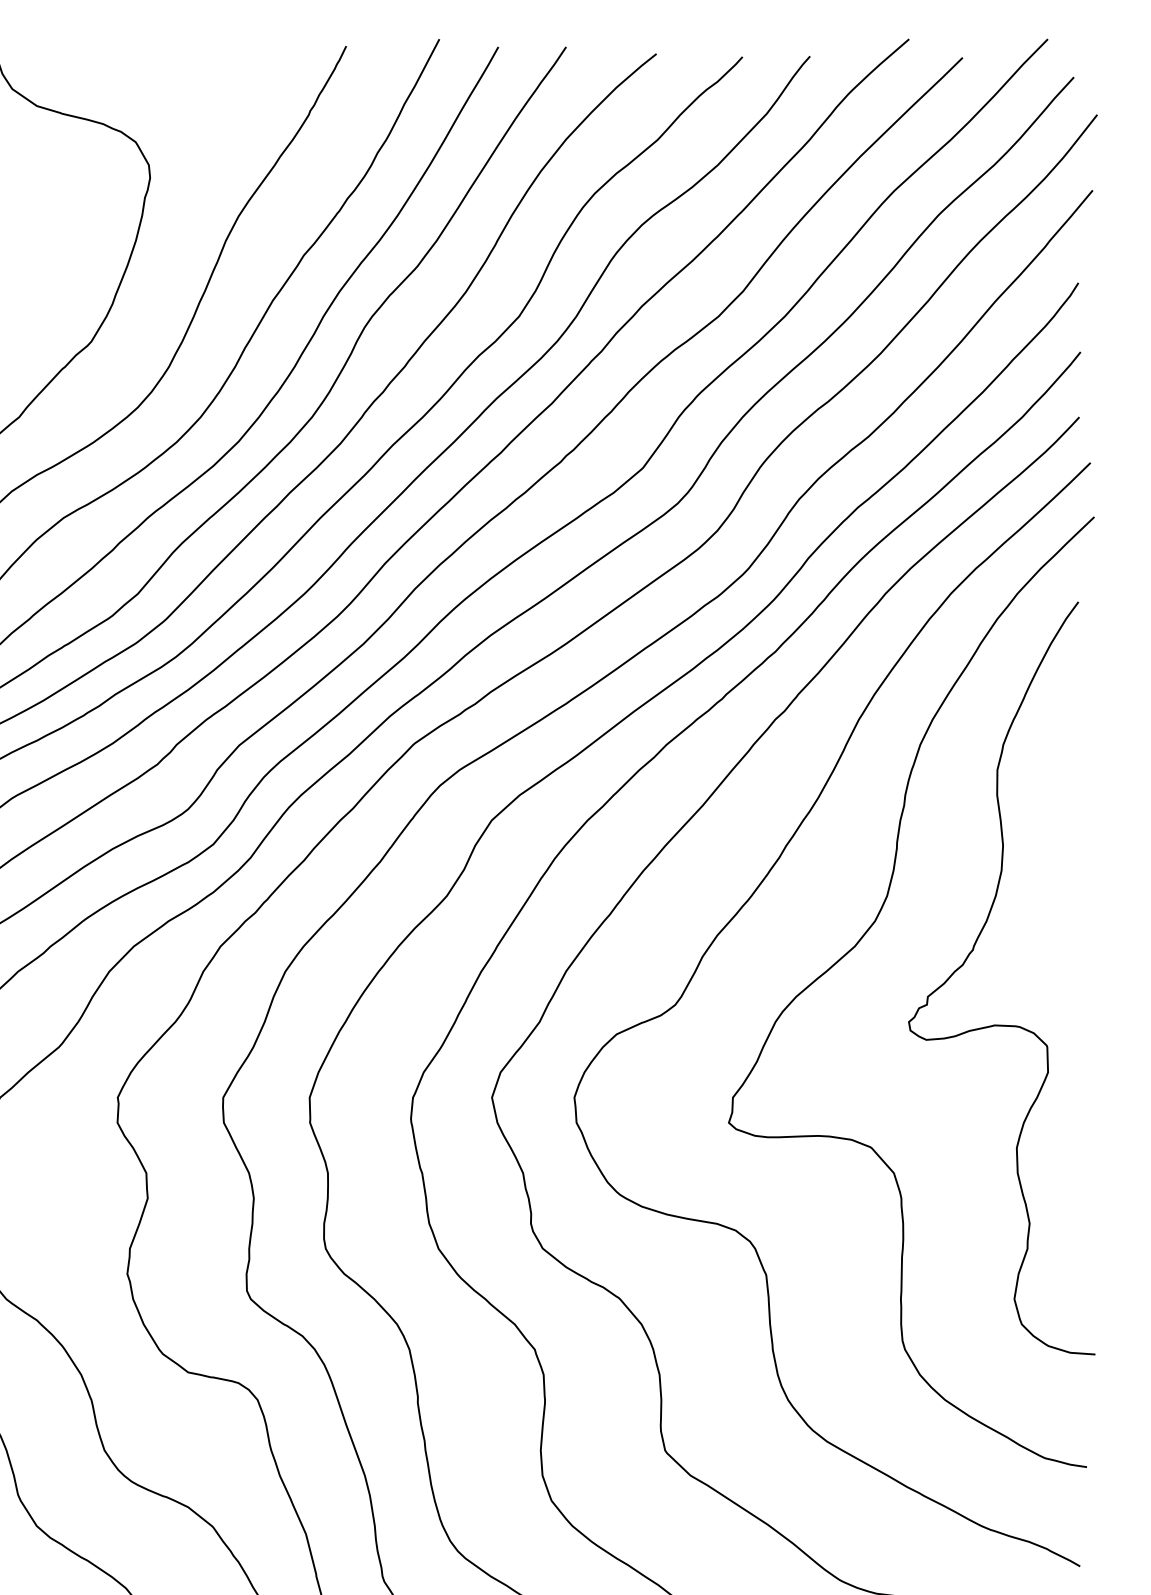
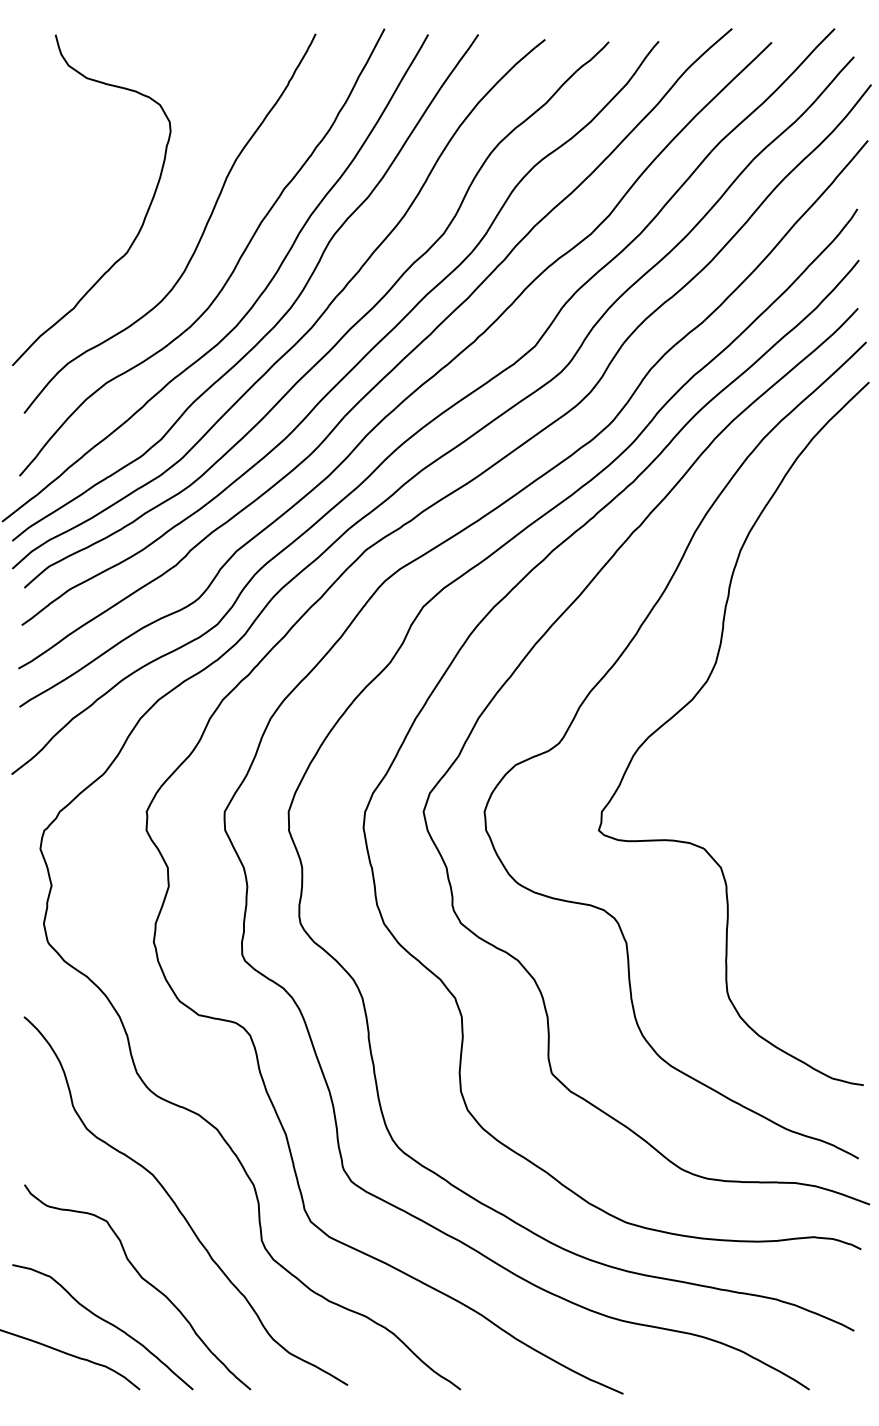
curve: (969, 957) -> (776, 708), removed

